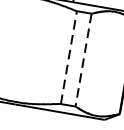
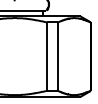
line: (69, 57) -> (47, 56), dashed -> solid
line: (84, 61) -> (58, 57), dashed -> solid

